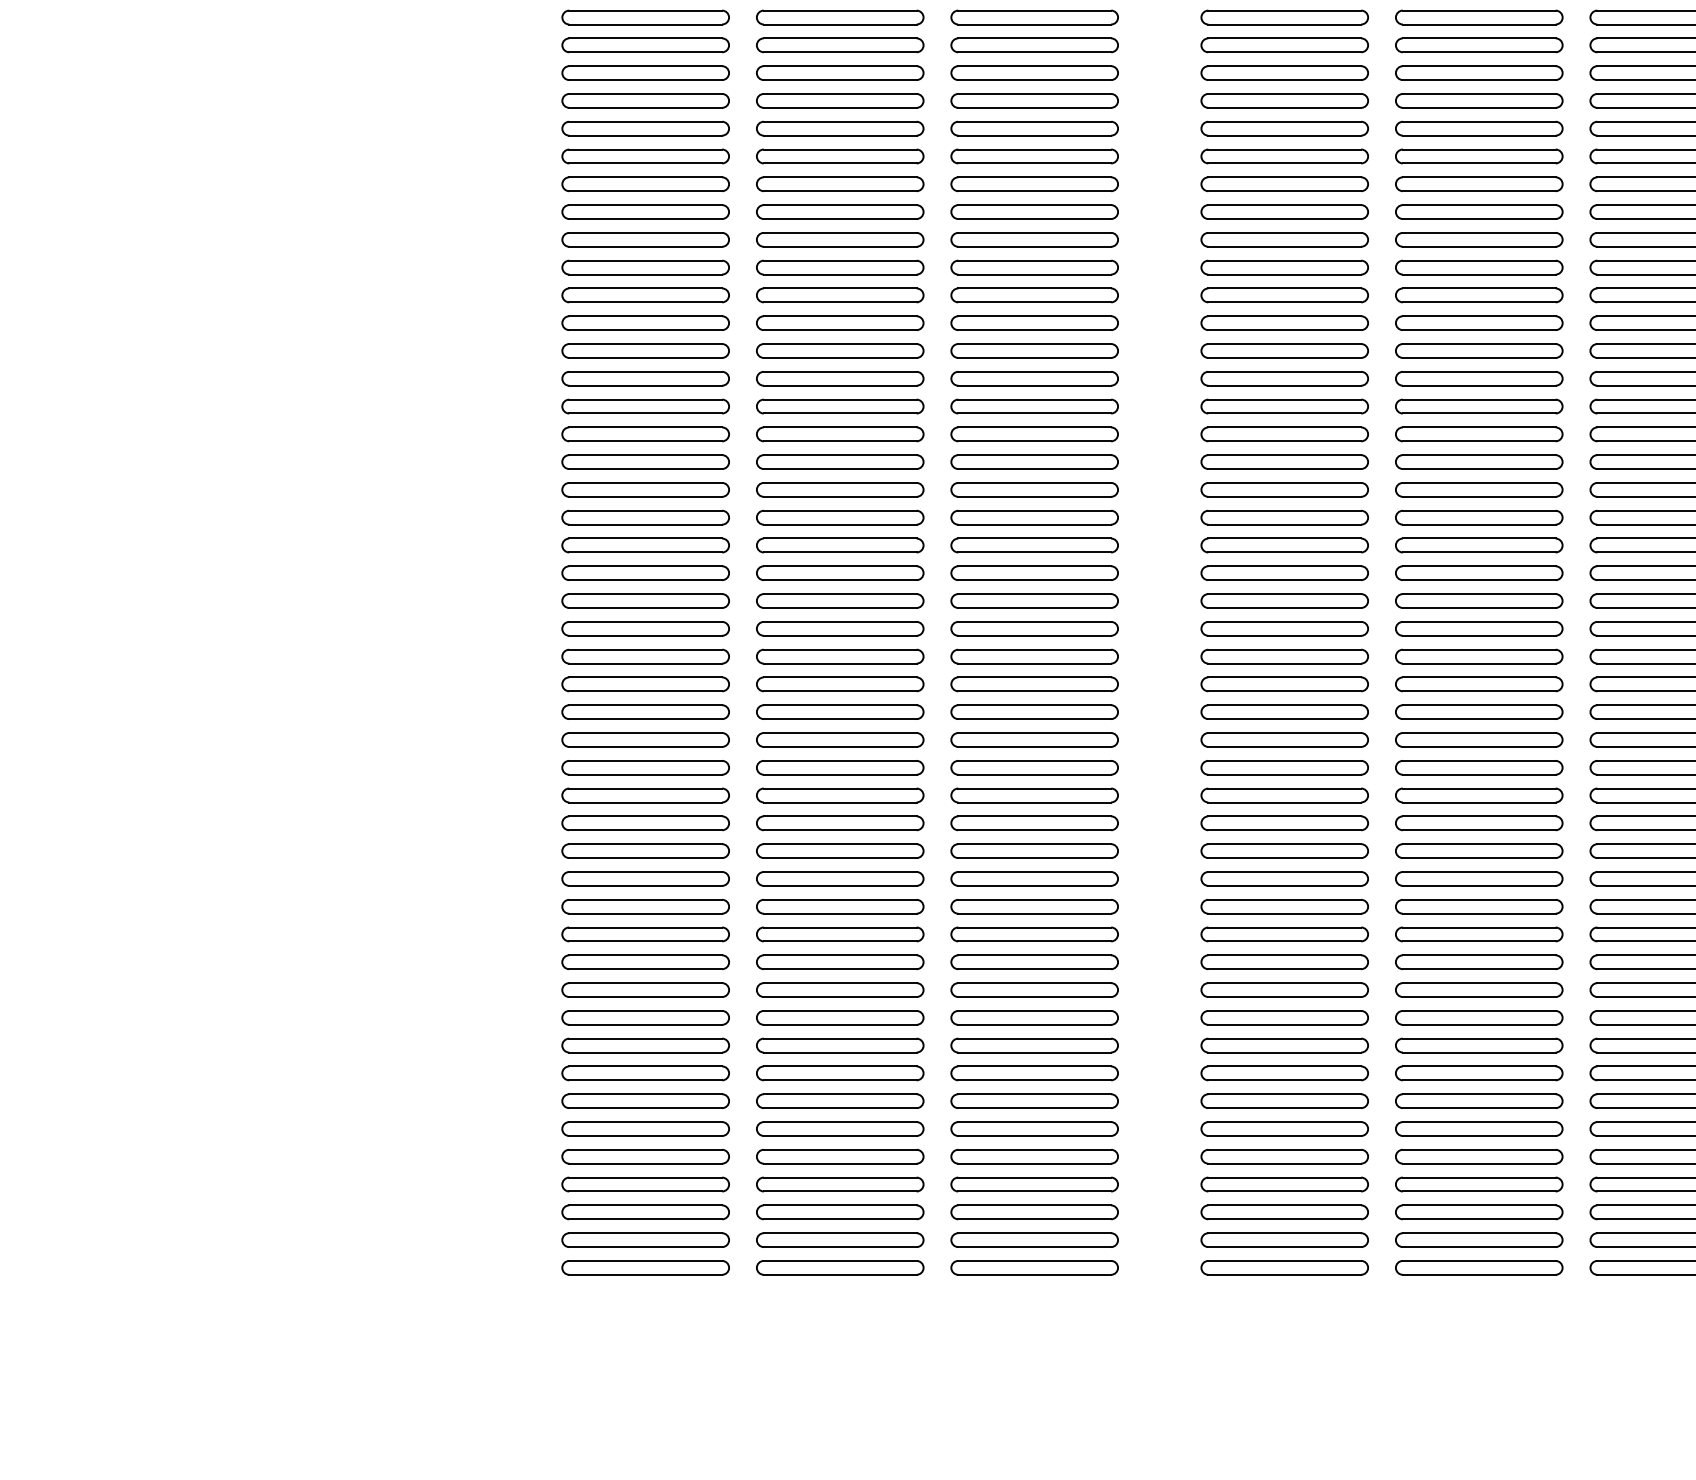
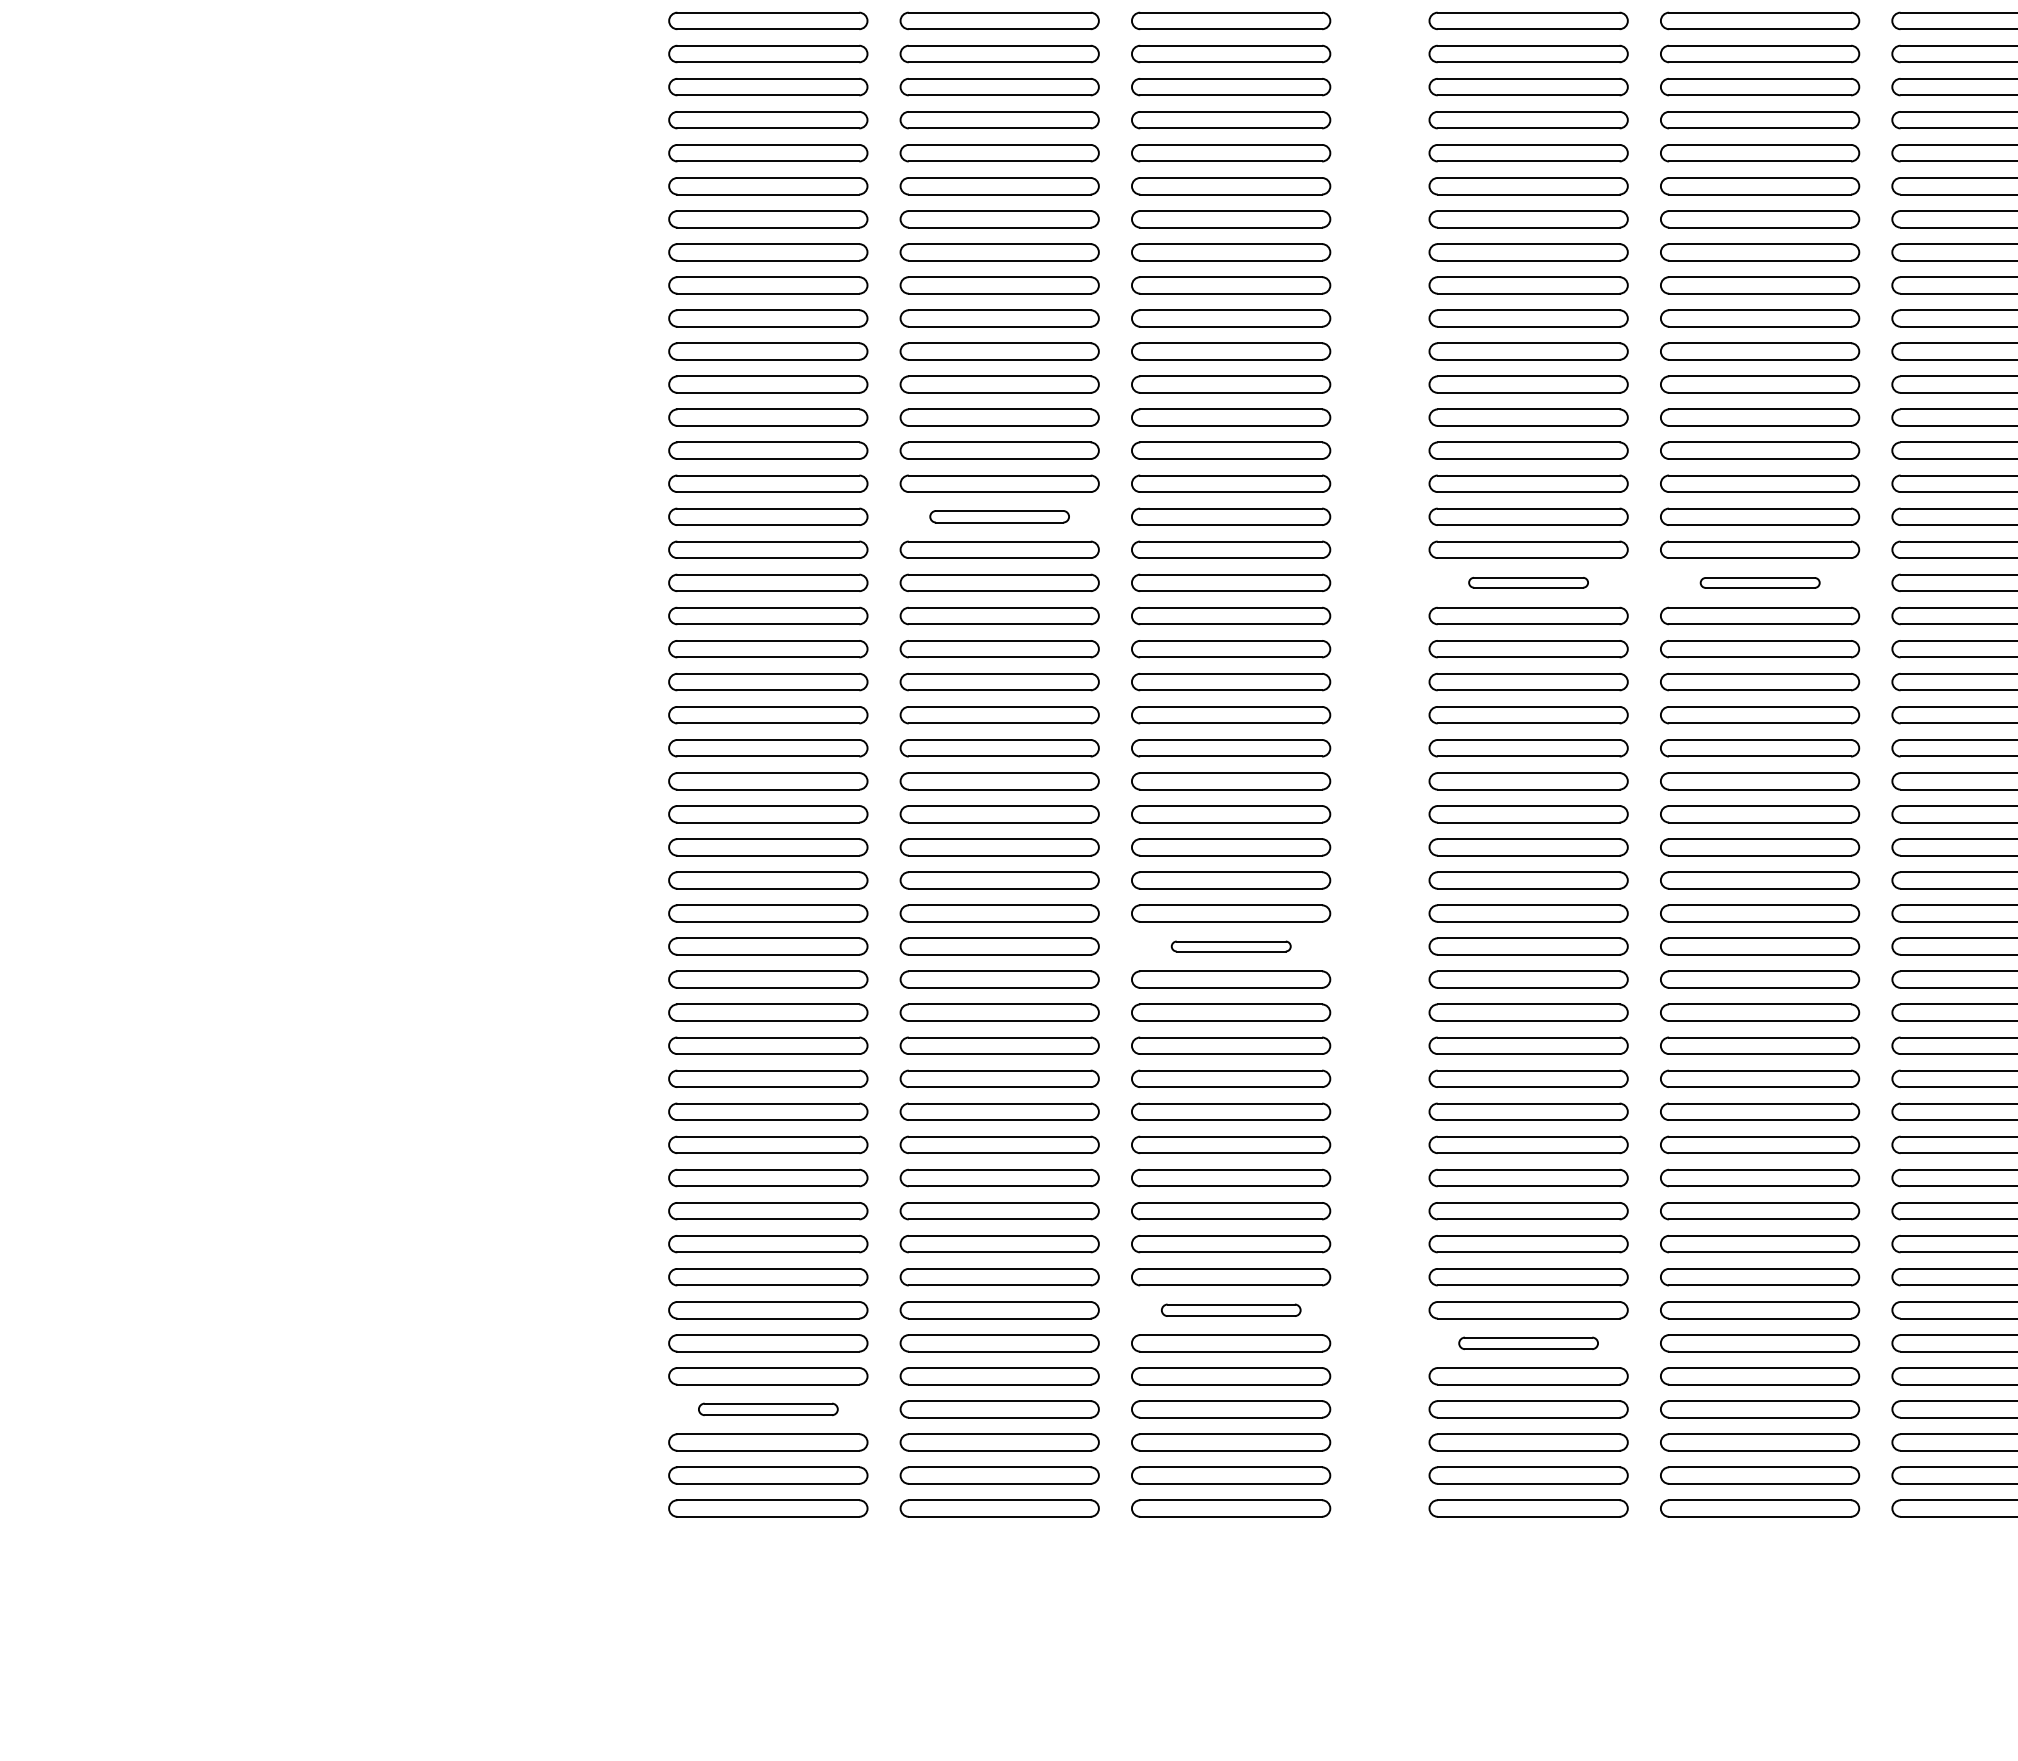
part: (840, 434) -> (999, 516), size x0.7
part: (1284, 489) -> (1528, 582), size x0.6
part: (1479, 489) -> (1760, 582), size x0.6
part: (1035, 795) -> (1231, 946), size x0.6
part: (1035, 1101) -> (1231, 1310), size x0.7
part: (1284, 1129) -> (1528, 1343), size x0.7
part: (645, 1184) -> (768, 1409), size x0.7

